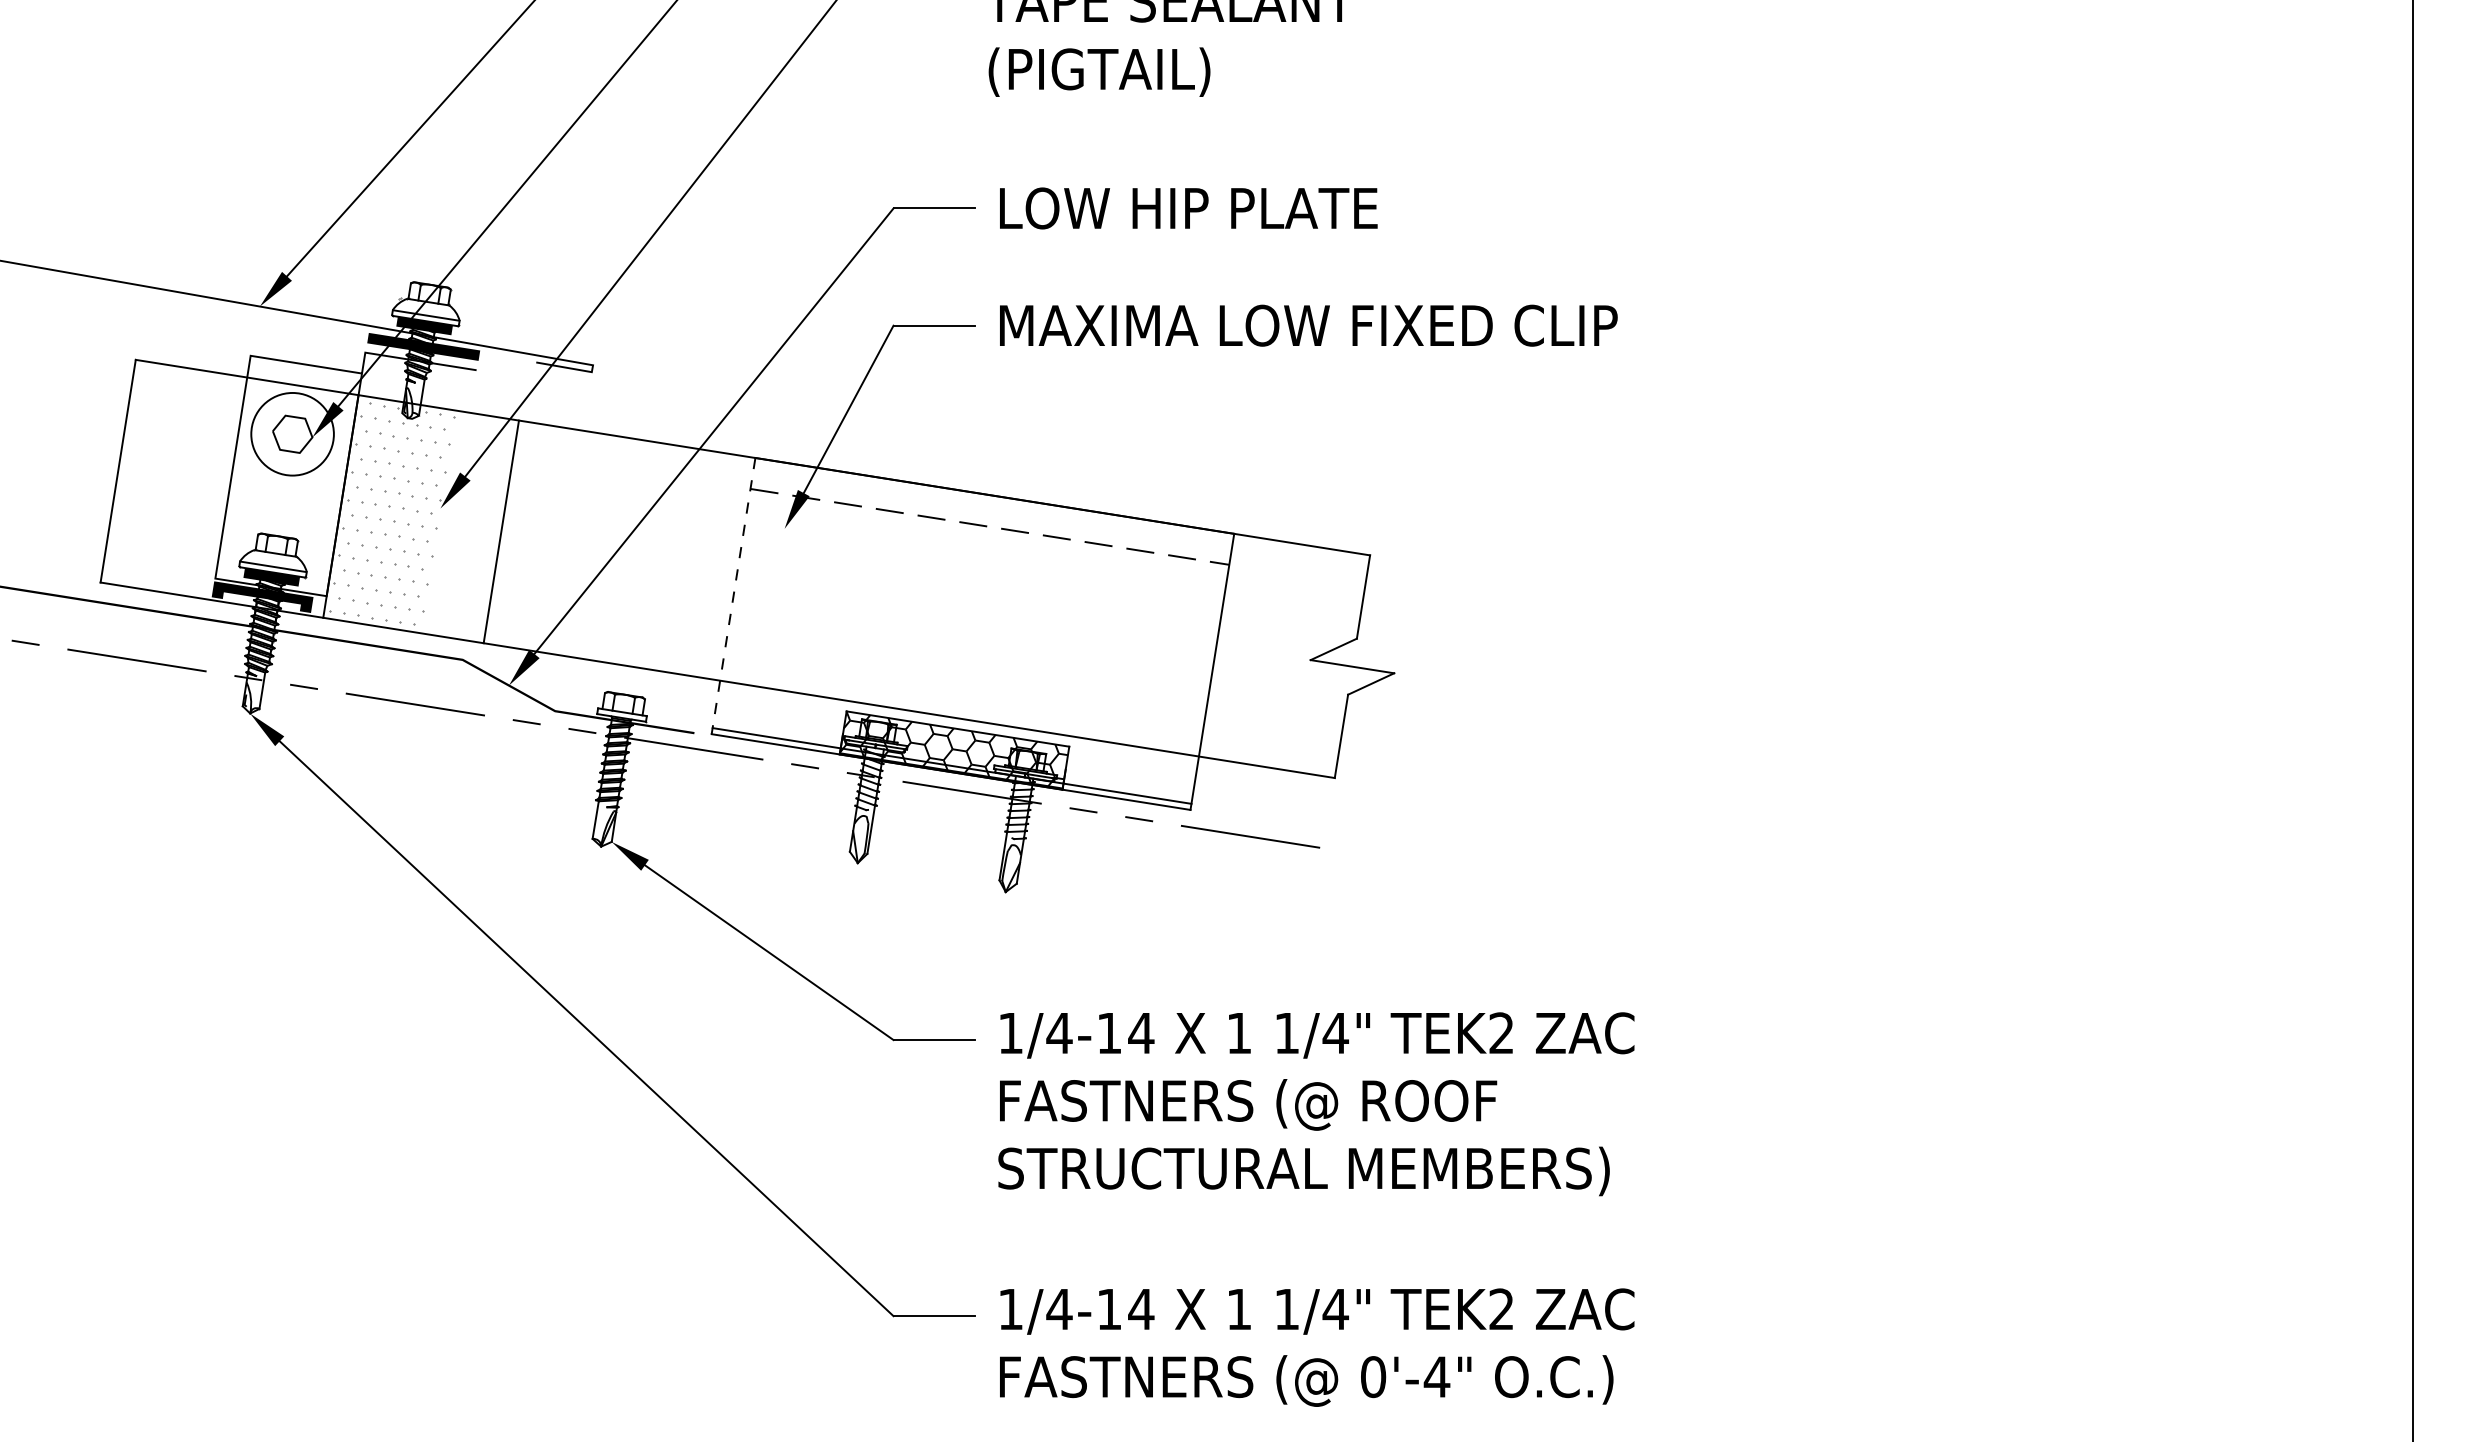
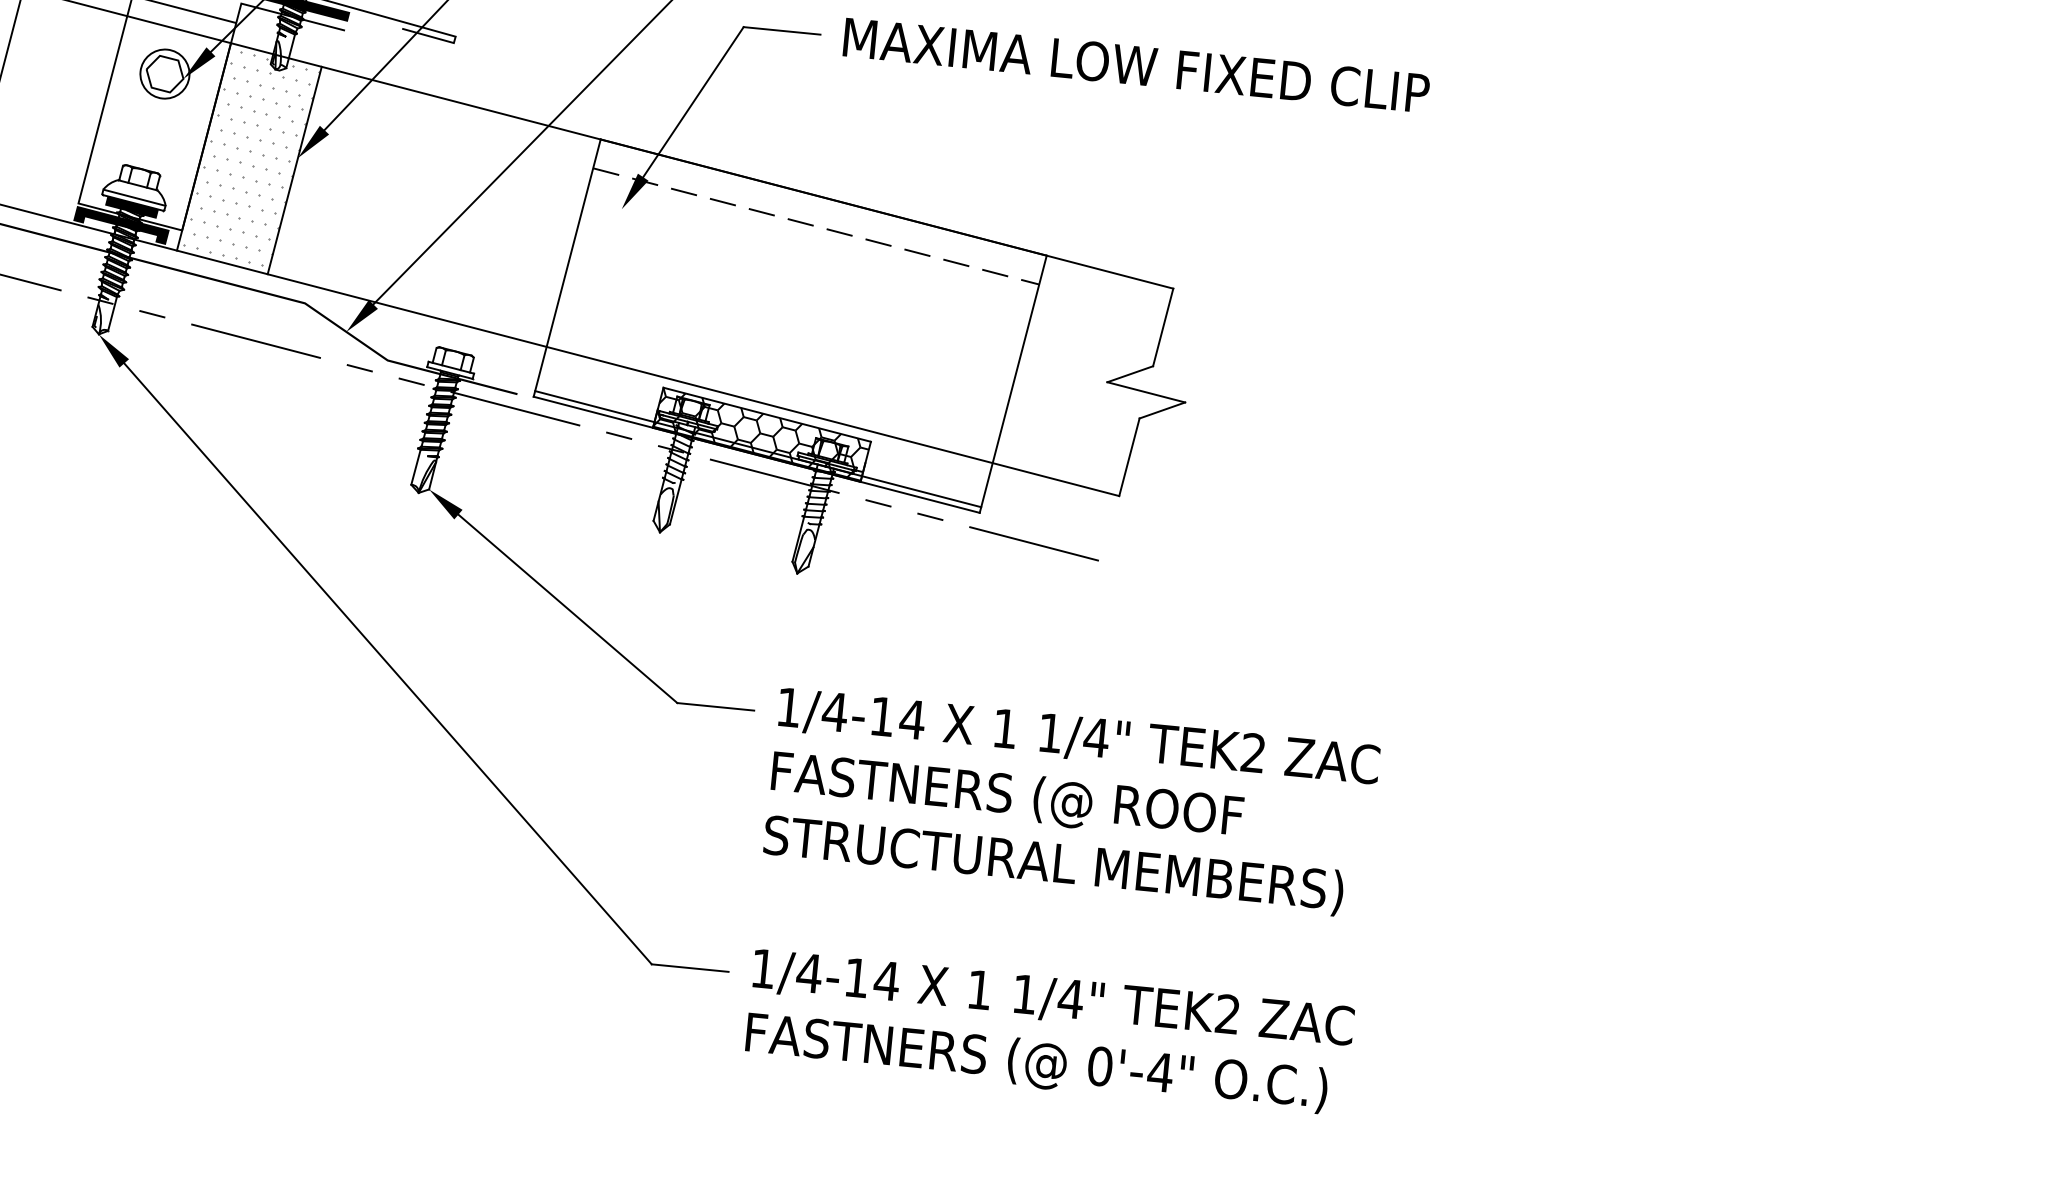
circle: (292, 434) -> (164, 74), size x0.62
line: (500, 531) -> (293, 170), moved
line: (733, 596) -> (567, 268), dashed -> solid

